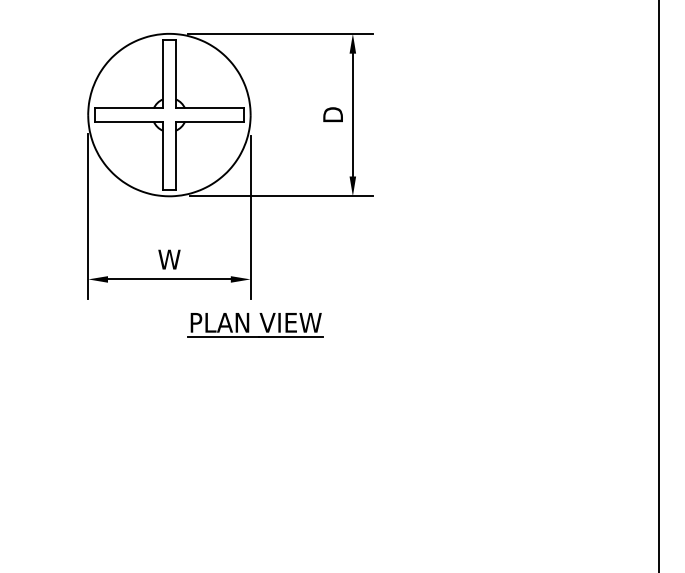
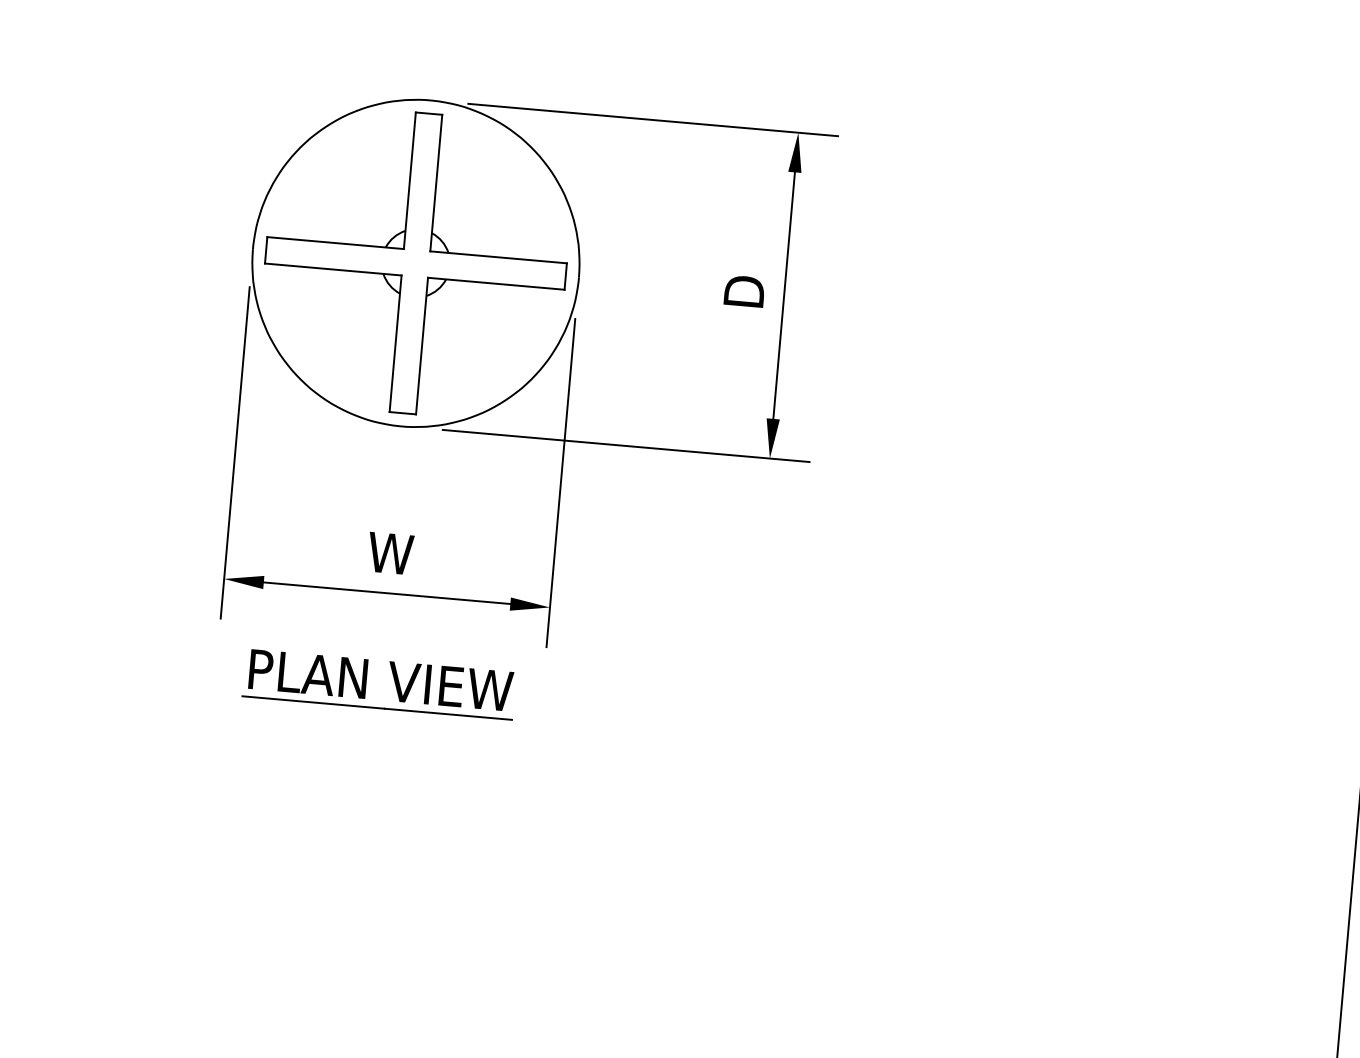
part: (255, 325) -> (379, 685), moved

